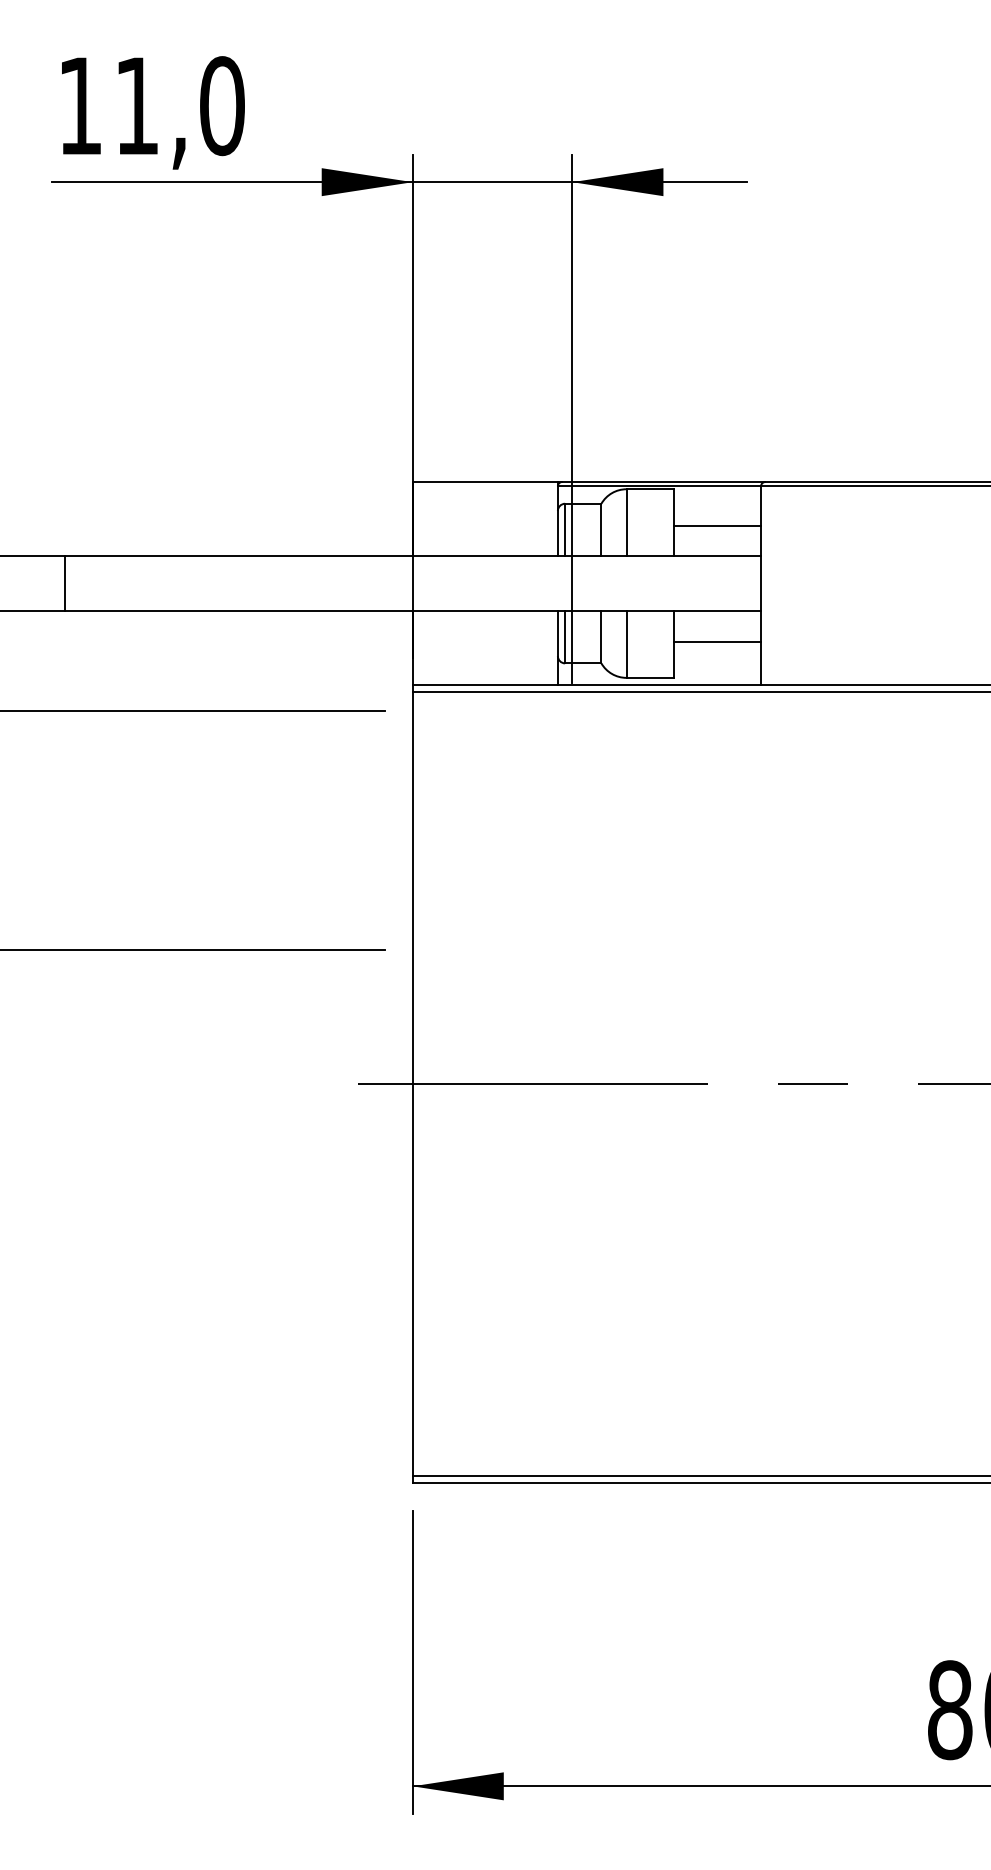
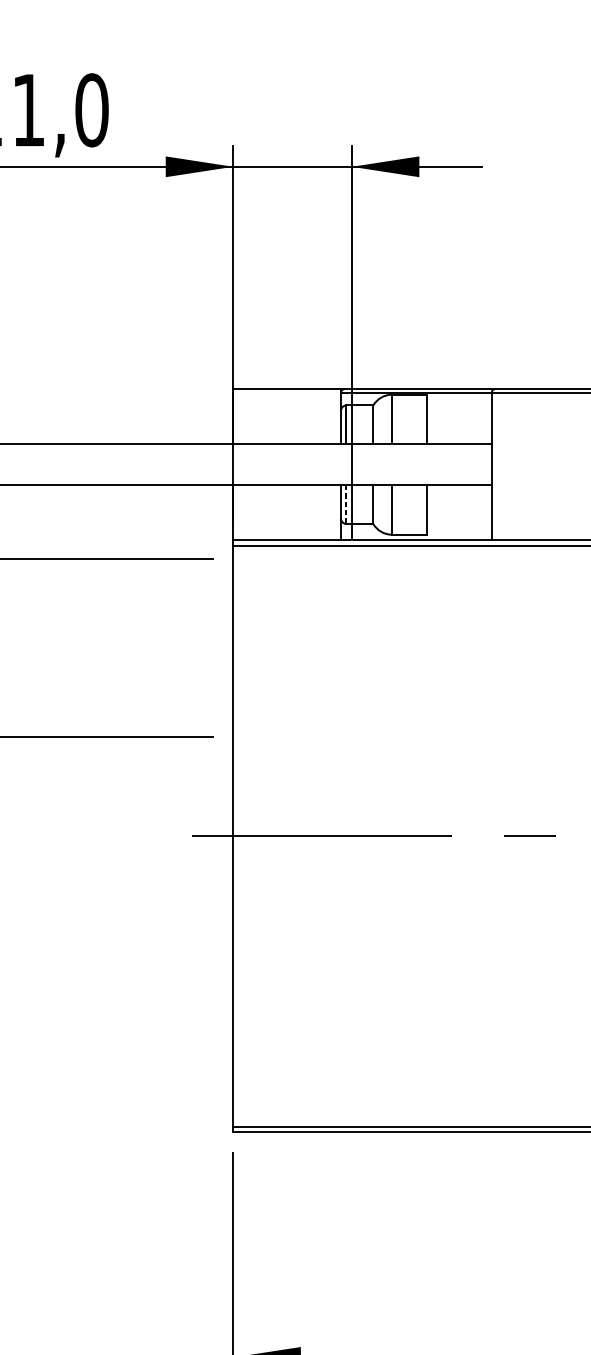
line: (717, 525) -> (459, 421), removed
line: (565, 637) -> (346, 504), solid -> dashed
line: (717, 641) -> (459, 507), removed

